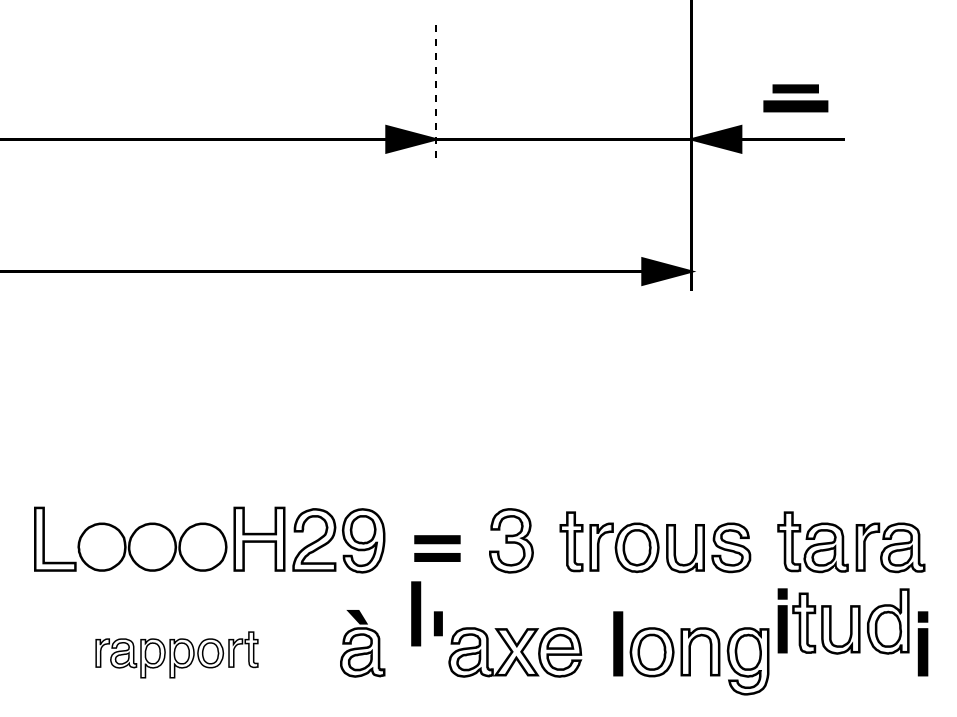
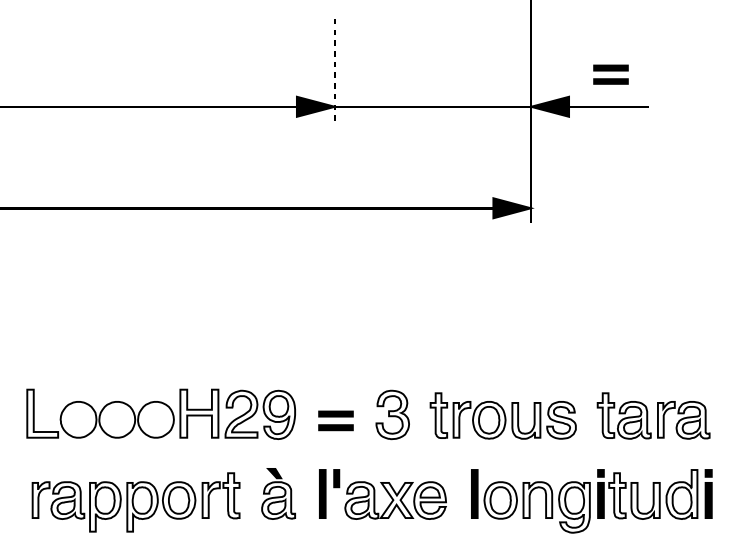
part: (795, 106) -> (610, 81), size x0.71
part: (416, 613) -> (322, 493), moved
part: (850, 621) -> (653, 494), moved
part: (176, 654) -> (135, 502), size x1.67

